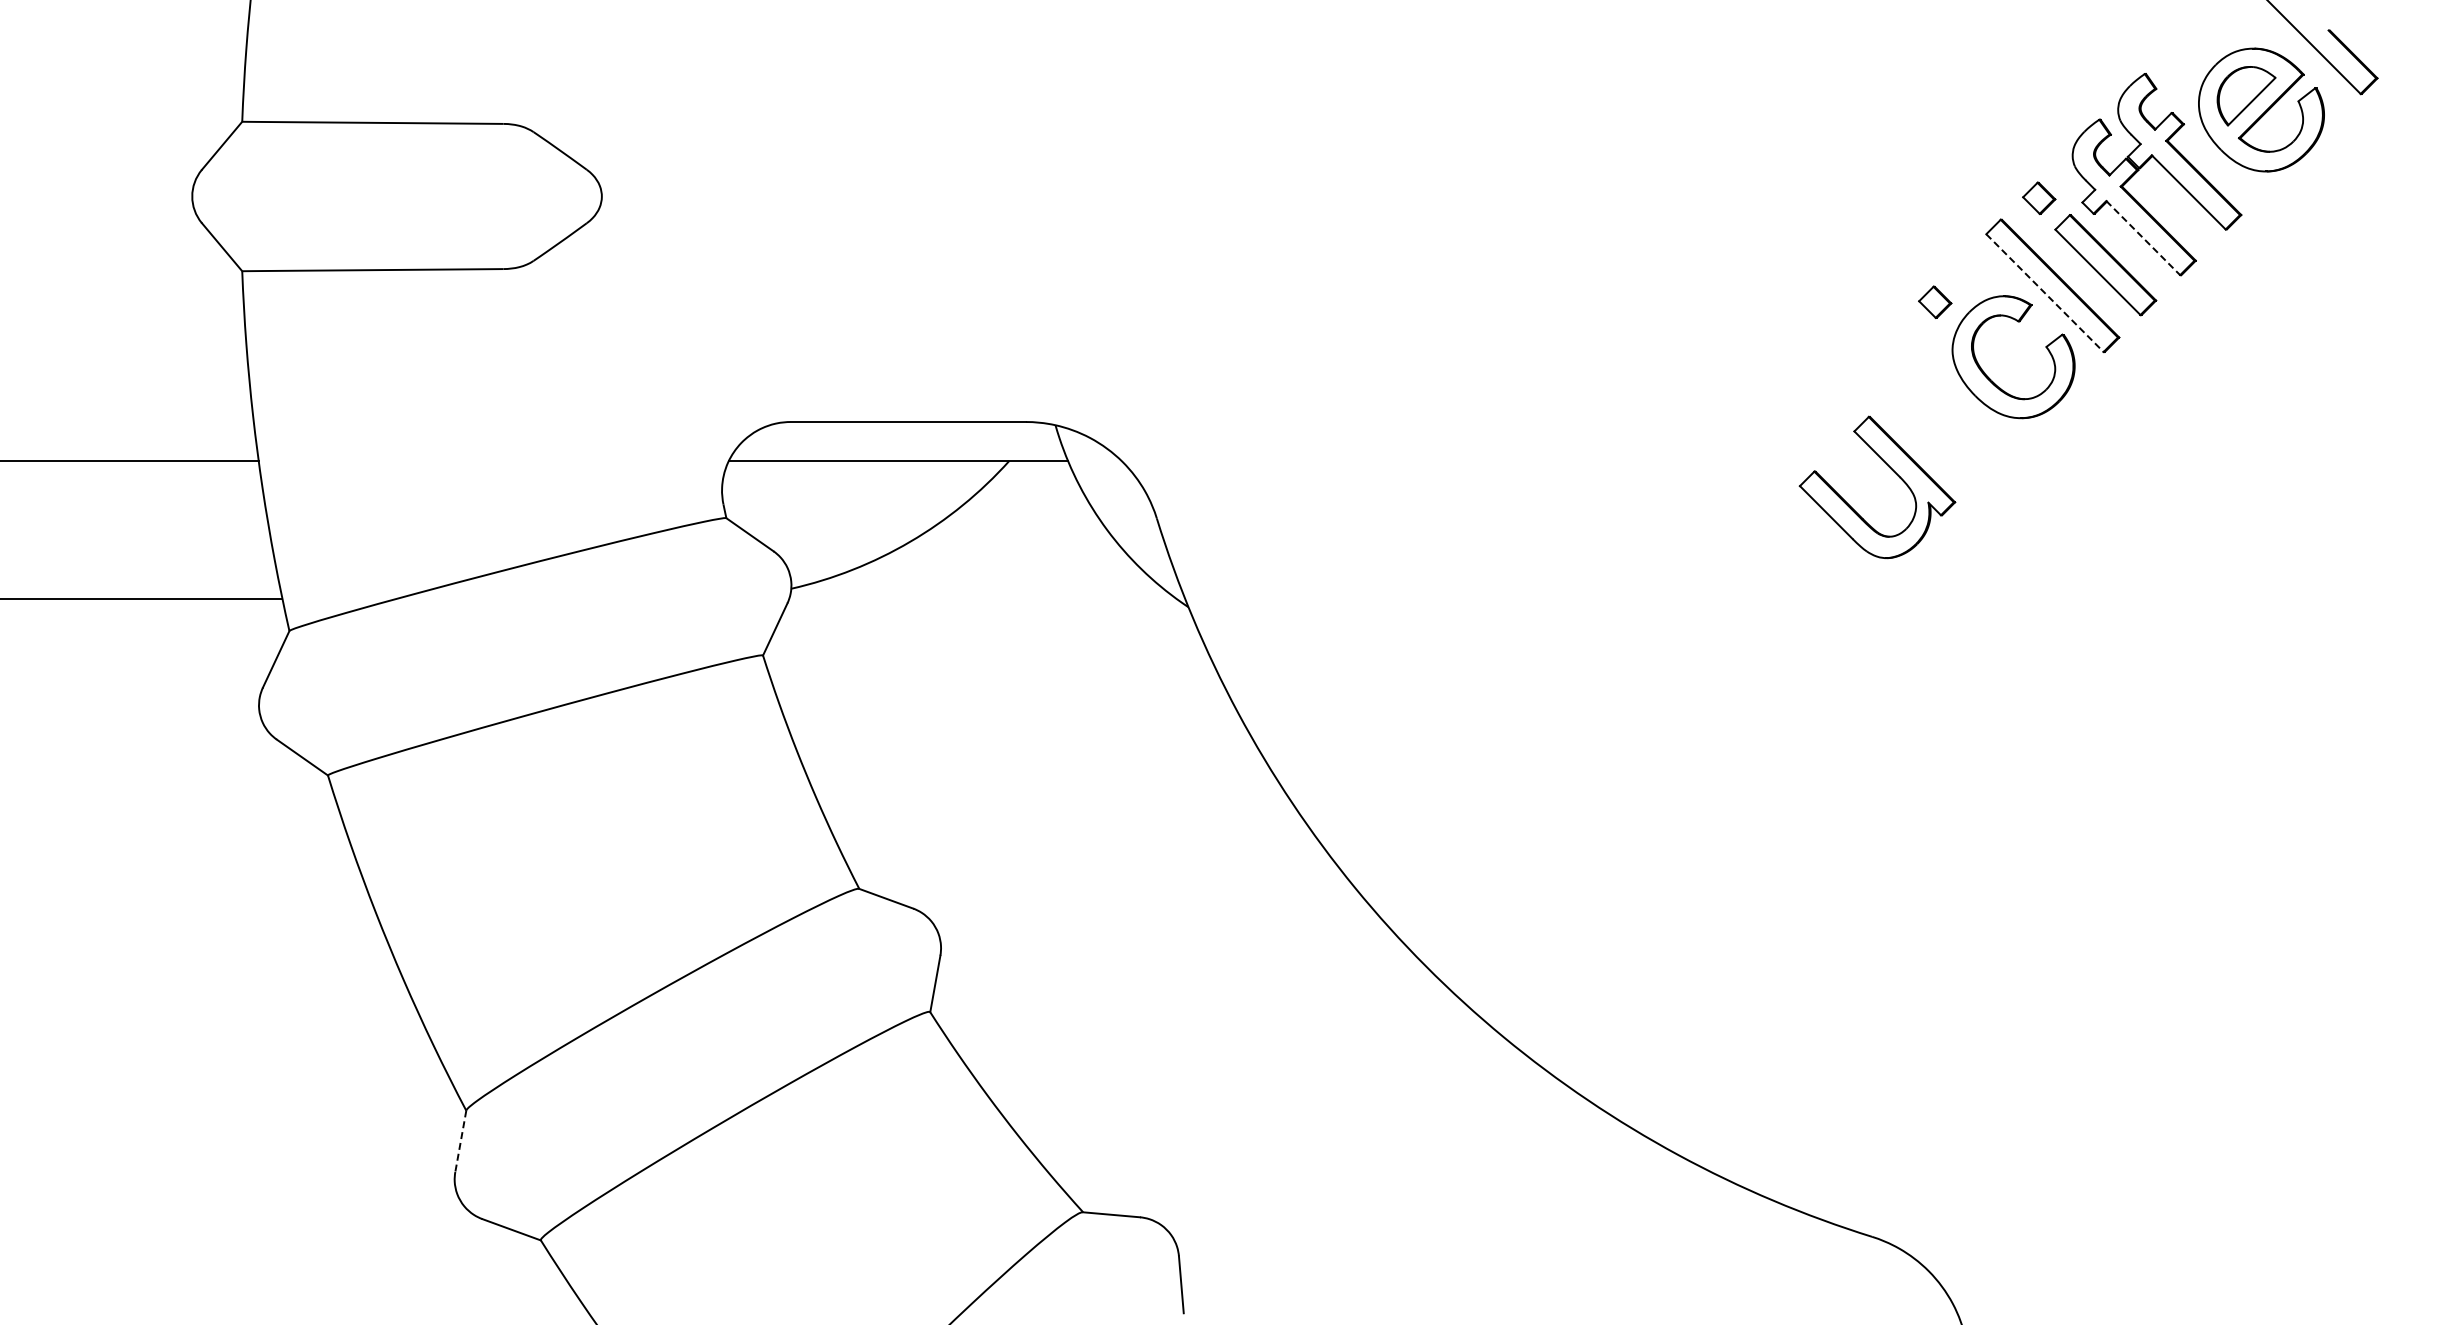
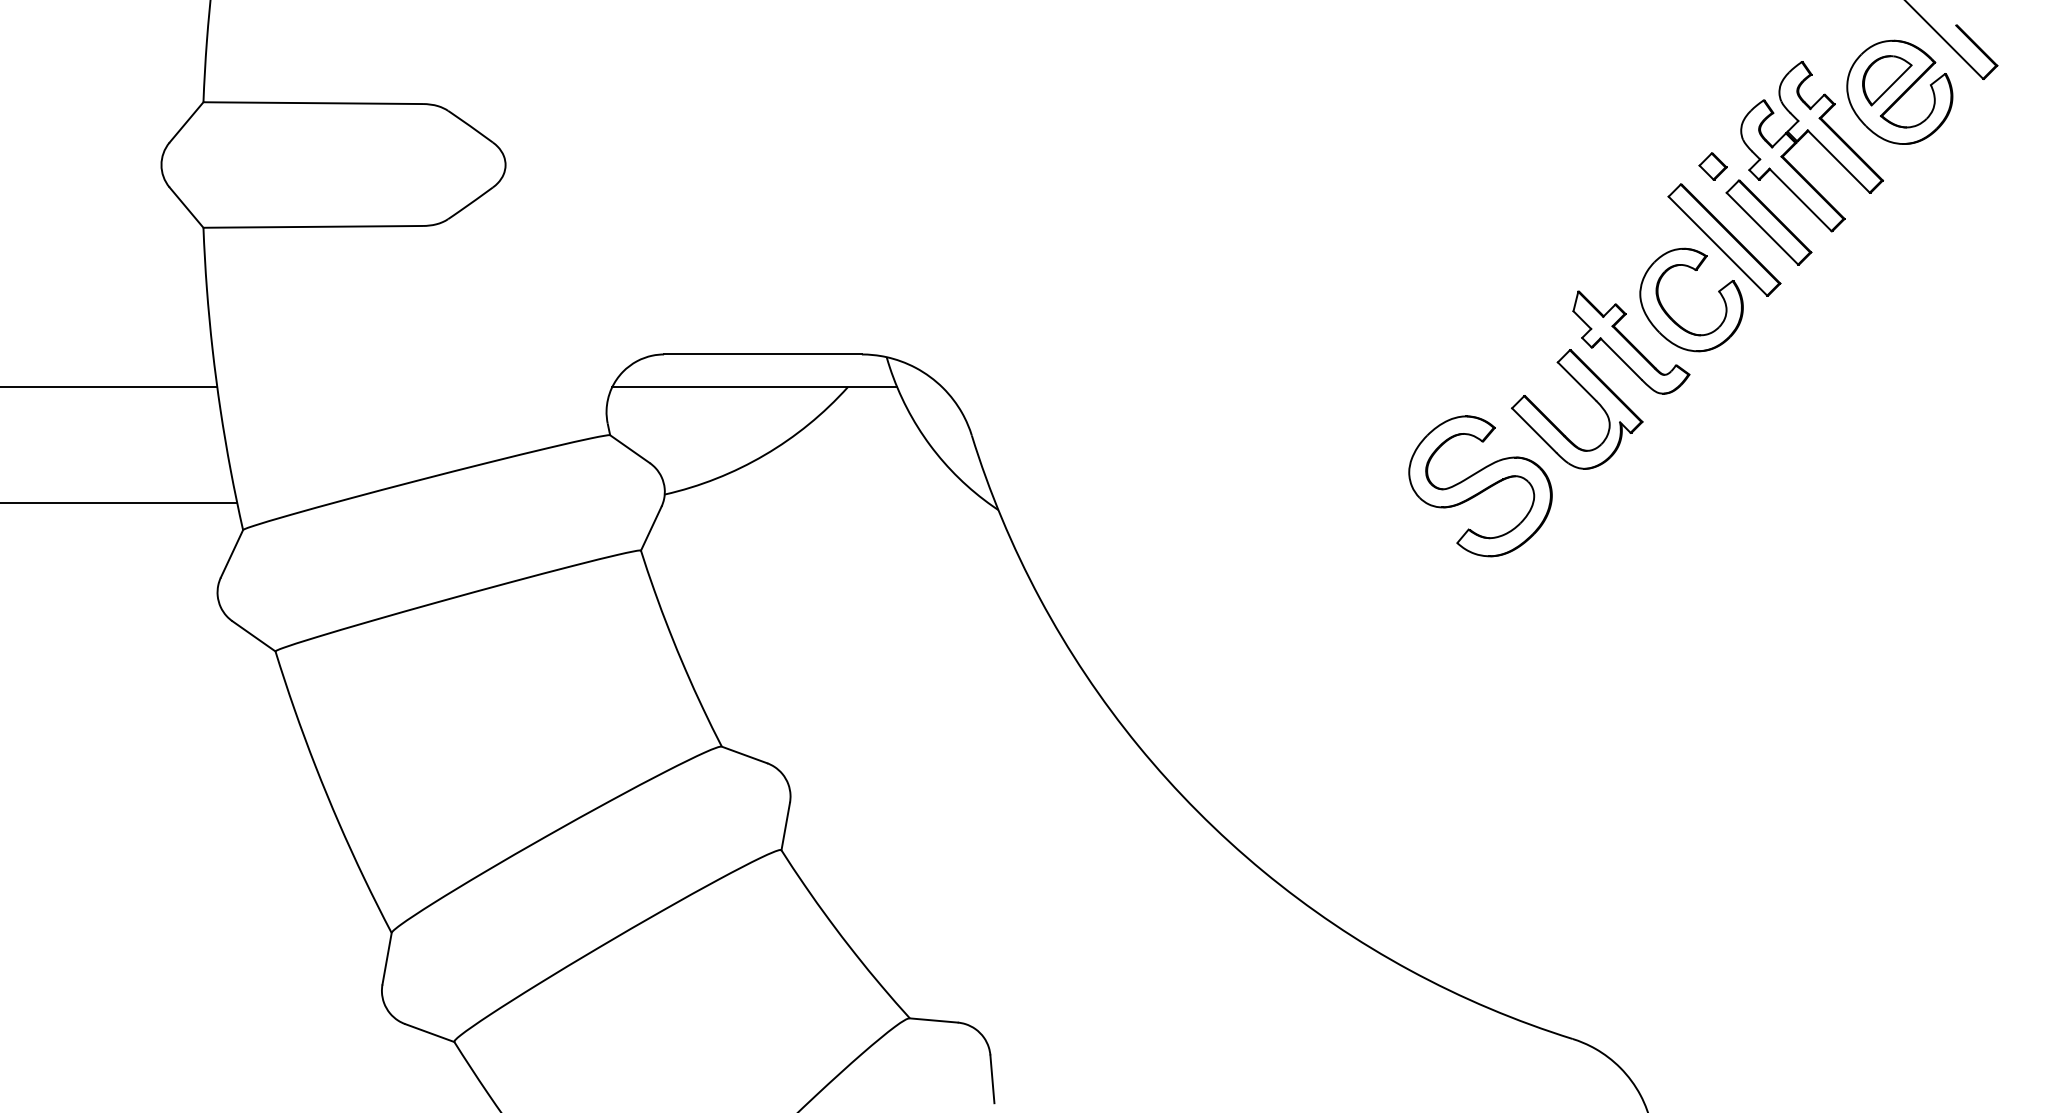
line: (2143, 238) -> (1800, 200), dashed -> solid
line: (2045, 293) -> (1718, 246), dashed -> solid
part: (1935, 301) -> (1625, 253), removed
part: (1942, 407) -> (1631, 342), added
part: (1762, 578) -> (1480, 485), added
line: (460, 1141) -> (386, 958), dashed -> solid

